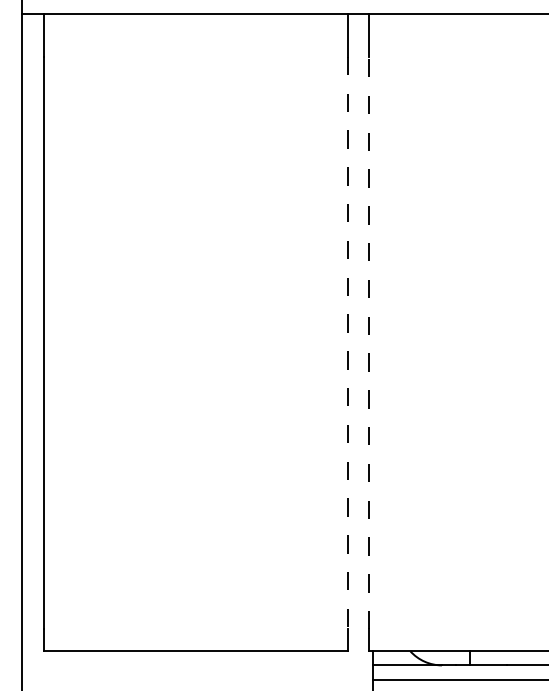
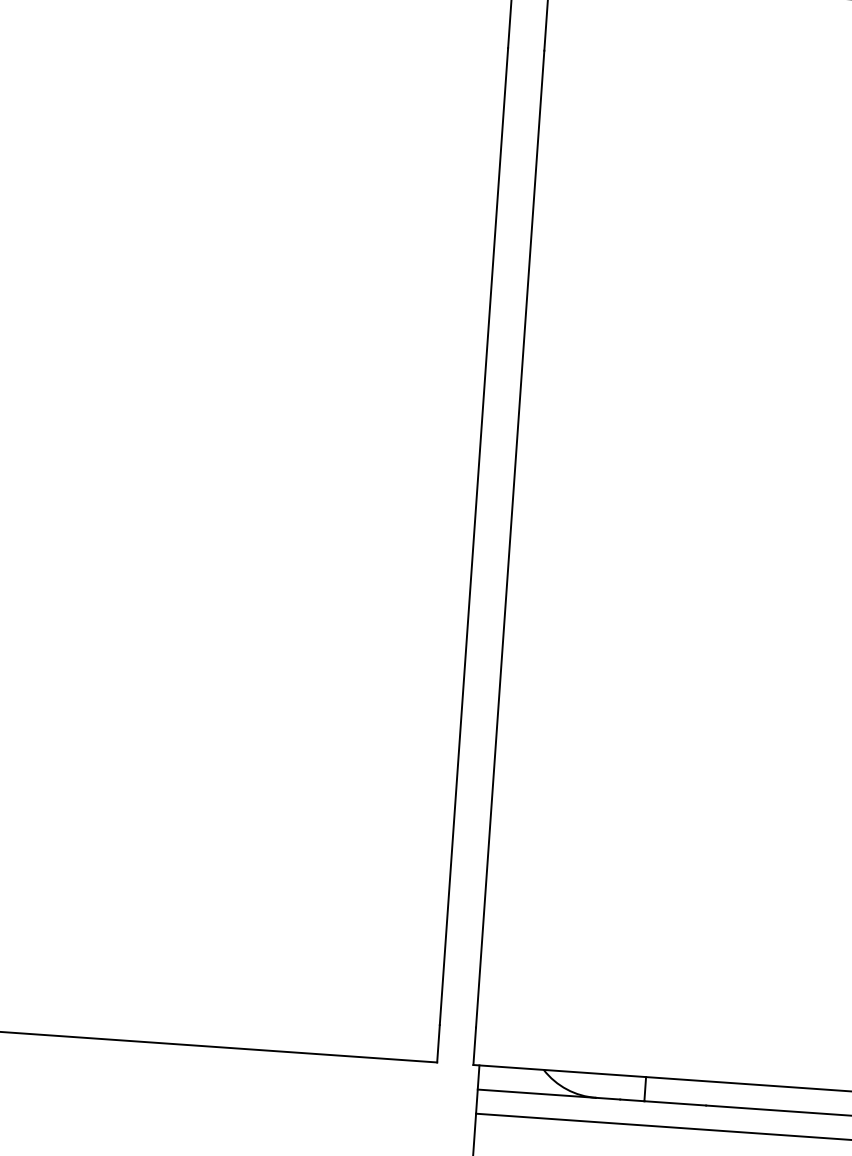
line: (369, 342) -> (510, 538), dashed -> solid
line: (347, 343) -> (473, 537), dashed -> solid

